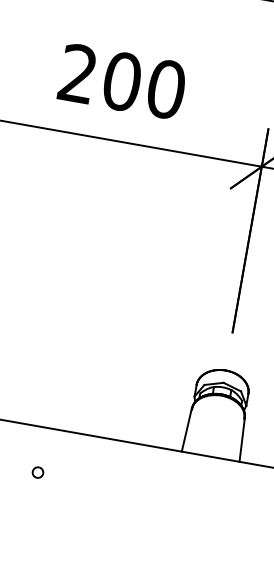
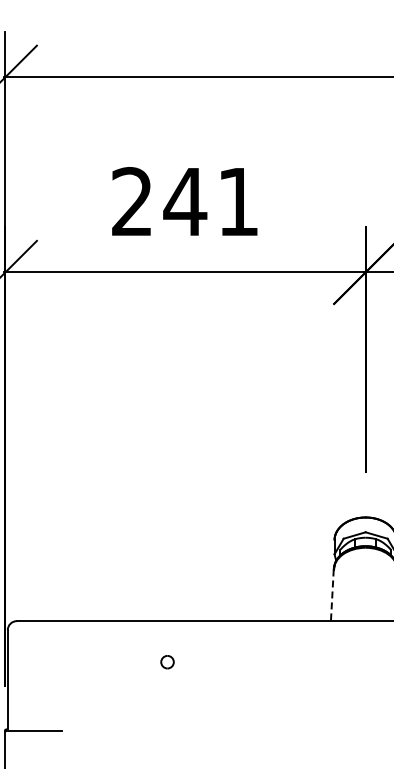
text: (144, 85) -> (211, 201), 200 -> 241
line: (186, 430) -> (332, 595), solid -> dashed
part: (37, 472) -> (167, 662), moved

